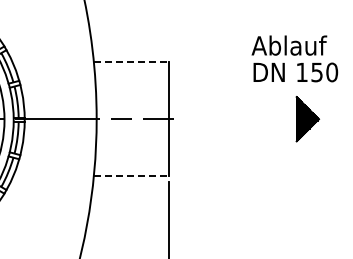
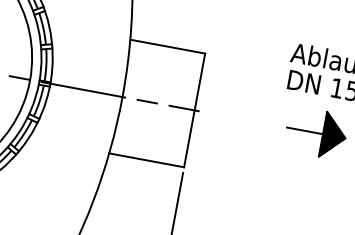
line: (131, 62) -> (167, 46), dashed -> solid
line: (278, 119) -> (304, 131), added
line: (131, 175) -> (146, 159), dashed -> solid

